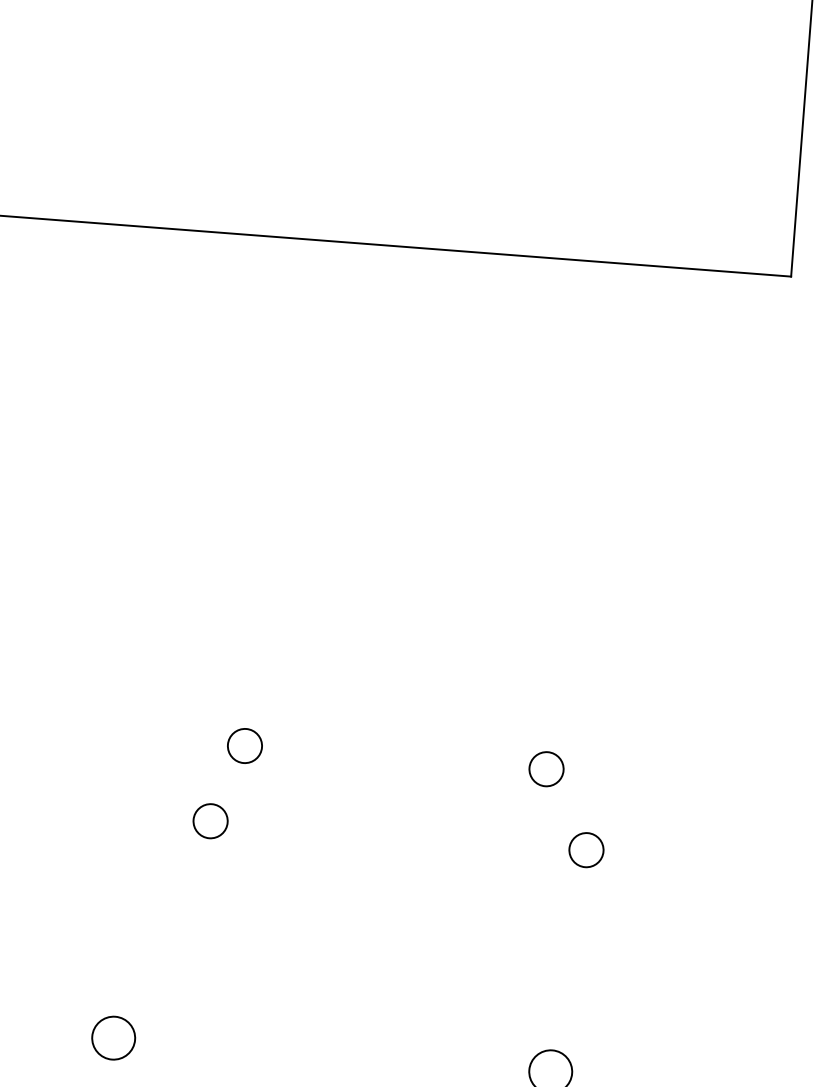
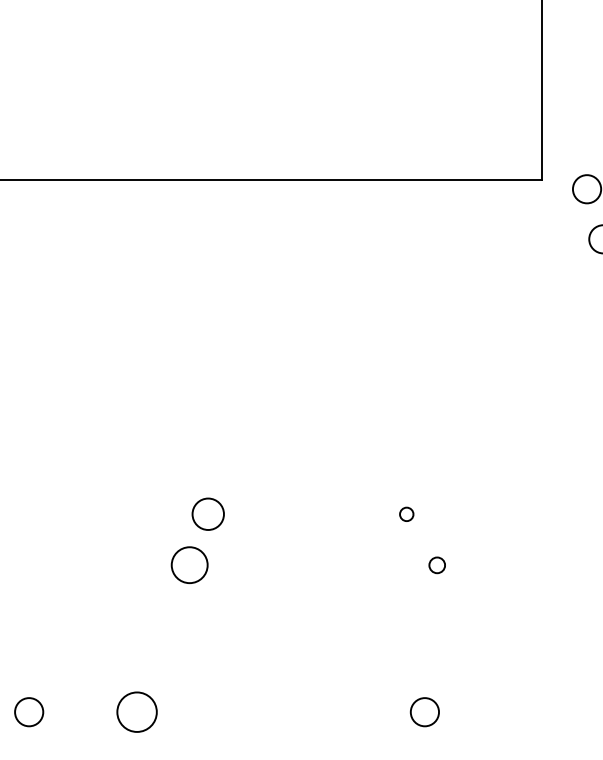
circle: (245, 746) -> (208, 514), size x1.4
circle: (545, 769) -> (406, 514), size x0.6
circle: (210, 821) -> (189, 565), size x1.6
circle: (586, 850) -> (437, 565), size x0.7
circle: (114, 1038) -> (137, 712), size x1.4

